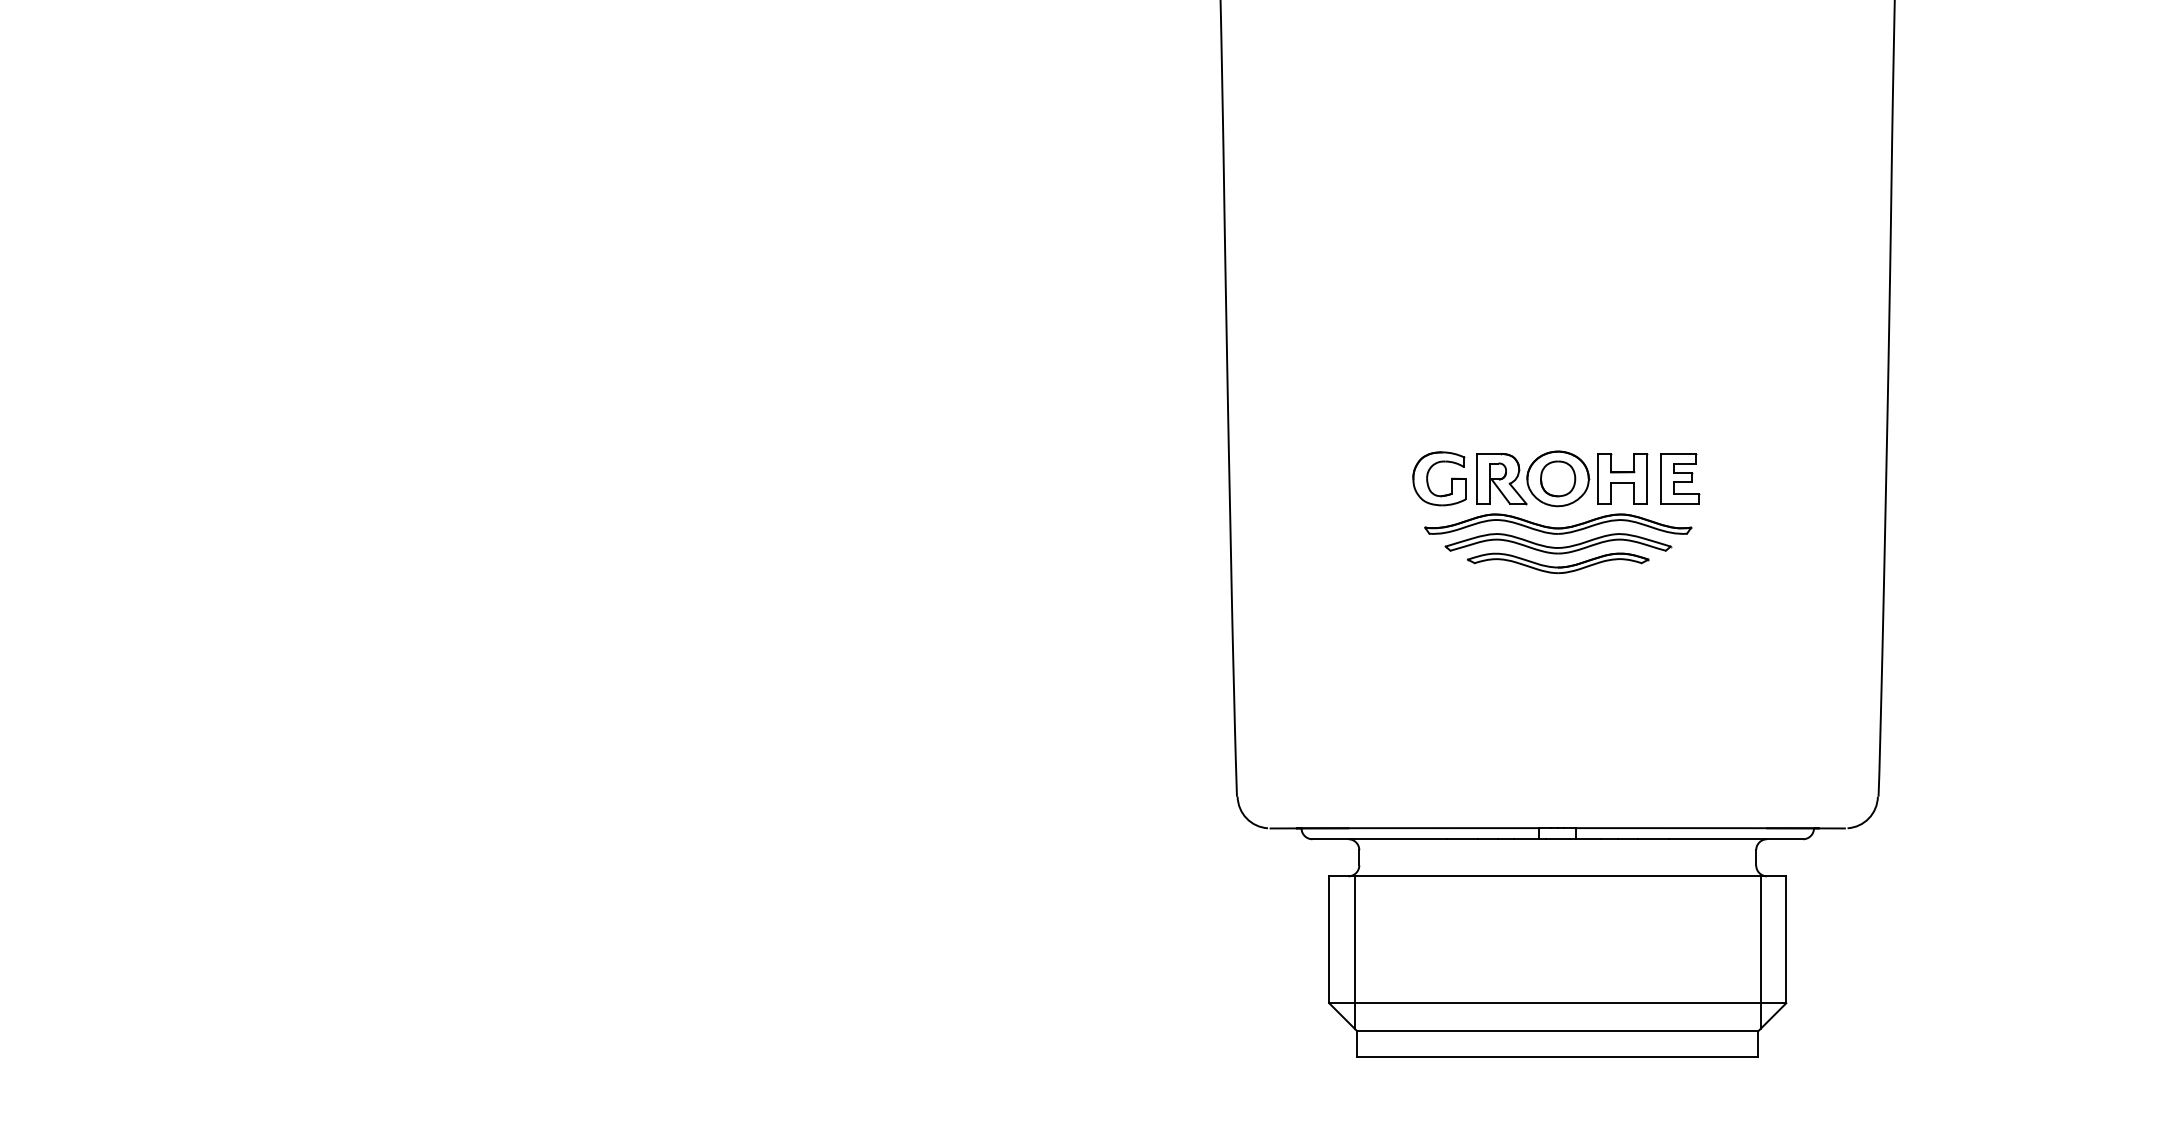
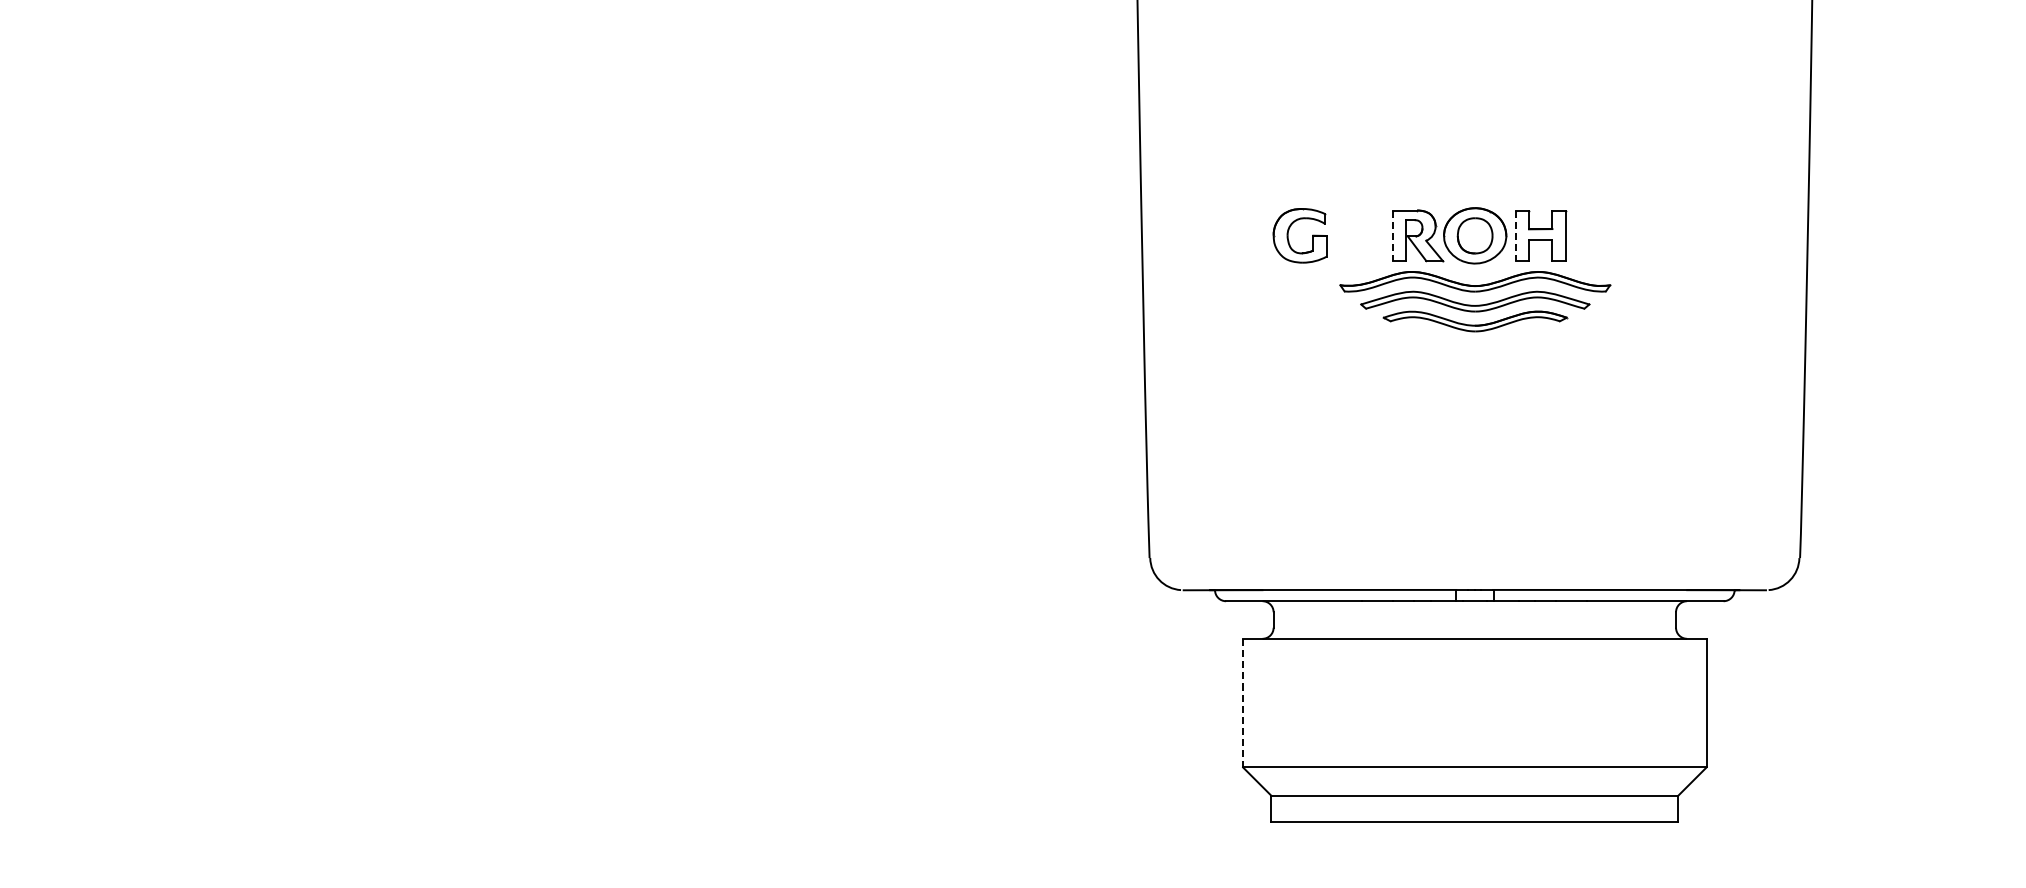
part: (1428, 478) -> (1289, 235), moved
line: (1476, 478) -> (1392, 235), solid -> dashed
line: (1598, 478) -> (1516, 235), solid -> dashed
part: (1680, 478) -> (1599, 235), removed
line: (1329, 940) -> (1243, 703), solid -> dashed
line: (1354, 952) -> (1268, 716), removed
line: (1761, 952) -> (1681, 716), removed

